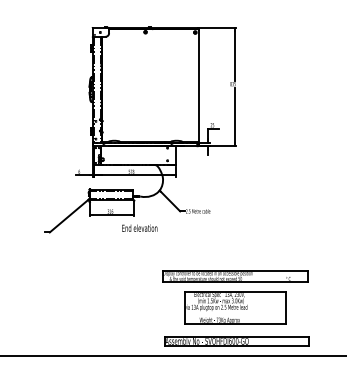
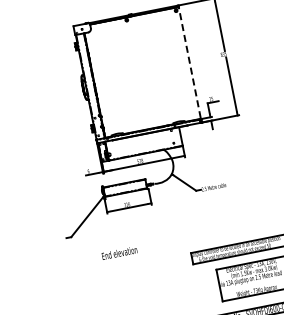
line: (198, 85) -> (189, 62), solid -> dashed
text: (139, 227) -> (119, 252), moved

